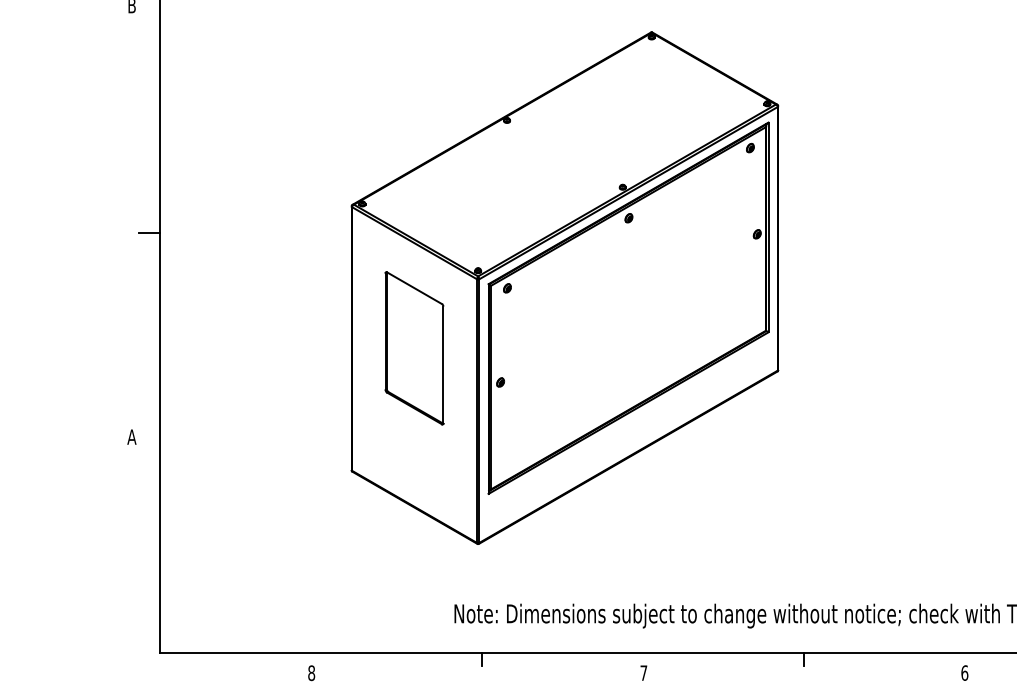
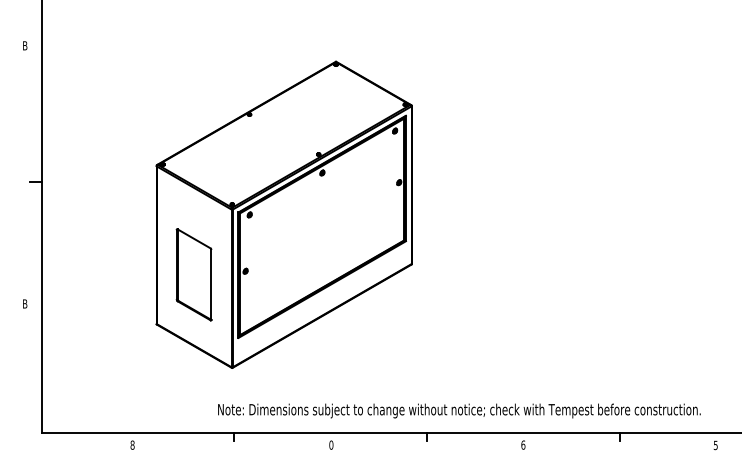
part: (413, 347) -> (193, 274), moved
text: (130, 436) -> (24, 303), A -> B
text: (644, 672) -> (331, 444), 7 -> 0

